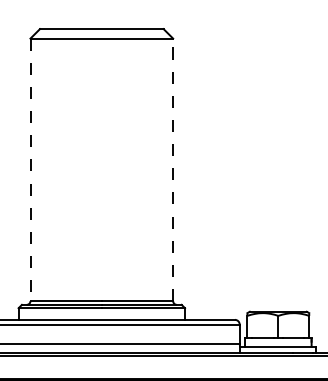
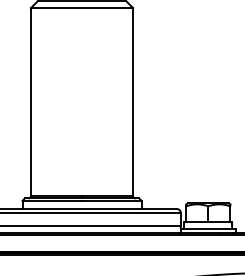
line: (31, 169) -> (31, 101), dashed -> solid
line: (173, 169) -> (133, 101), dashed -> solid

